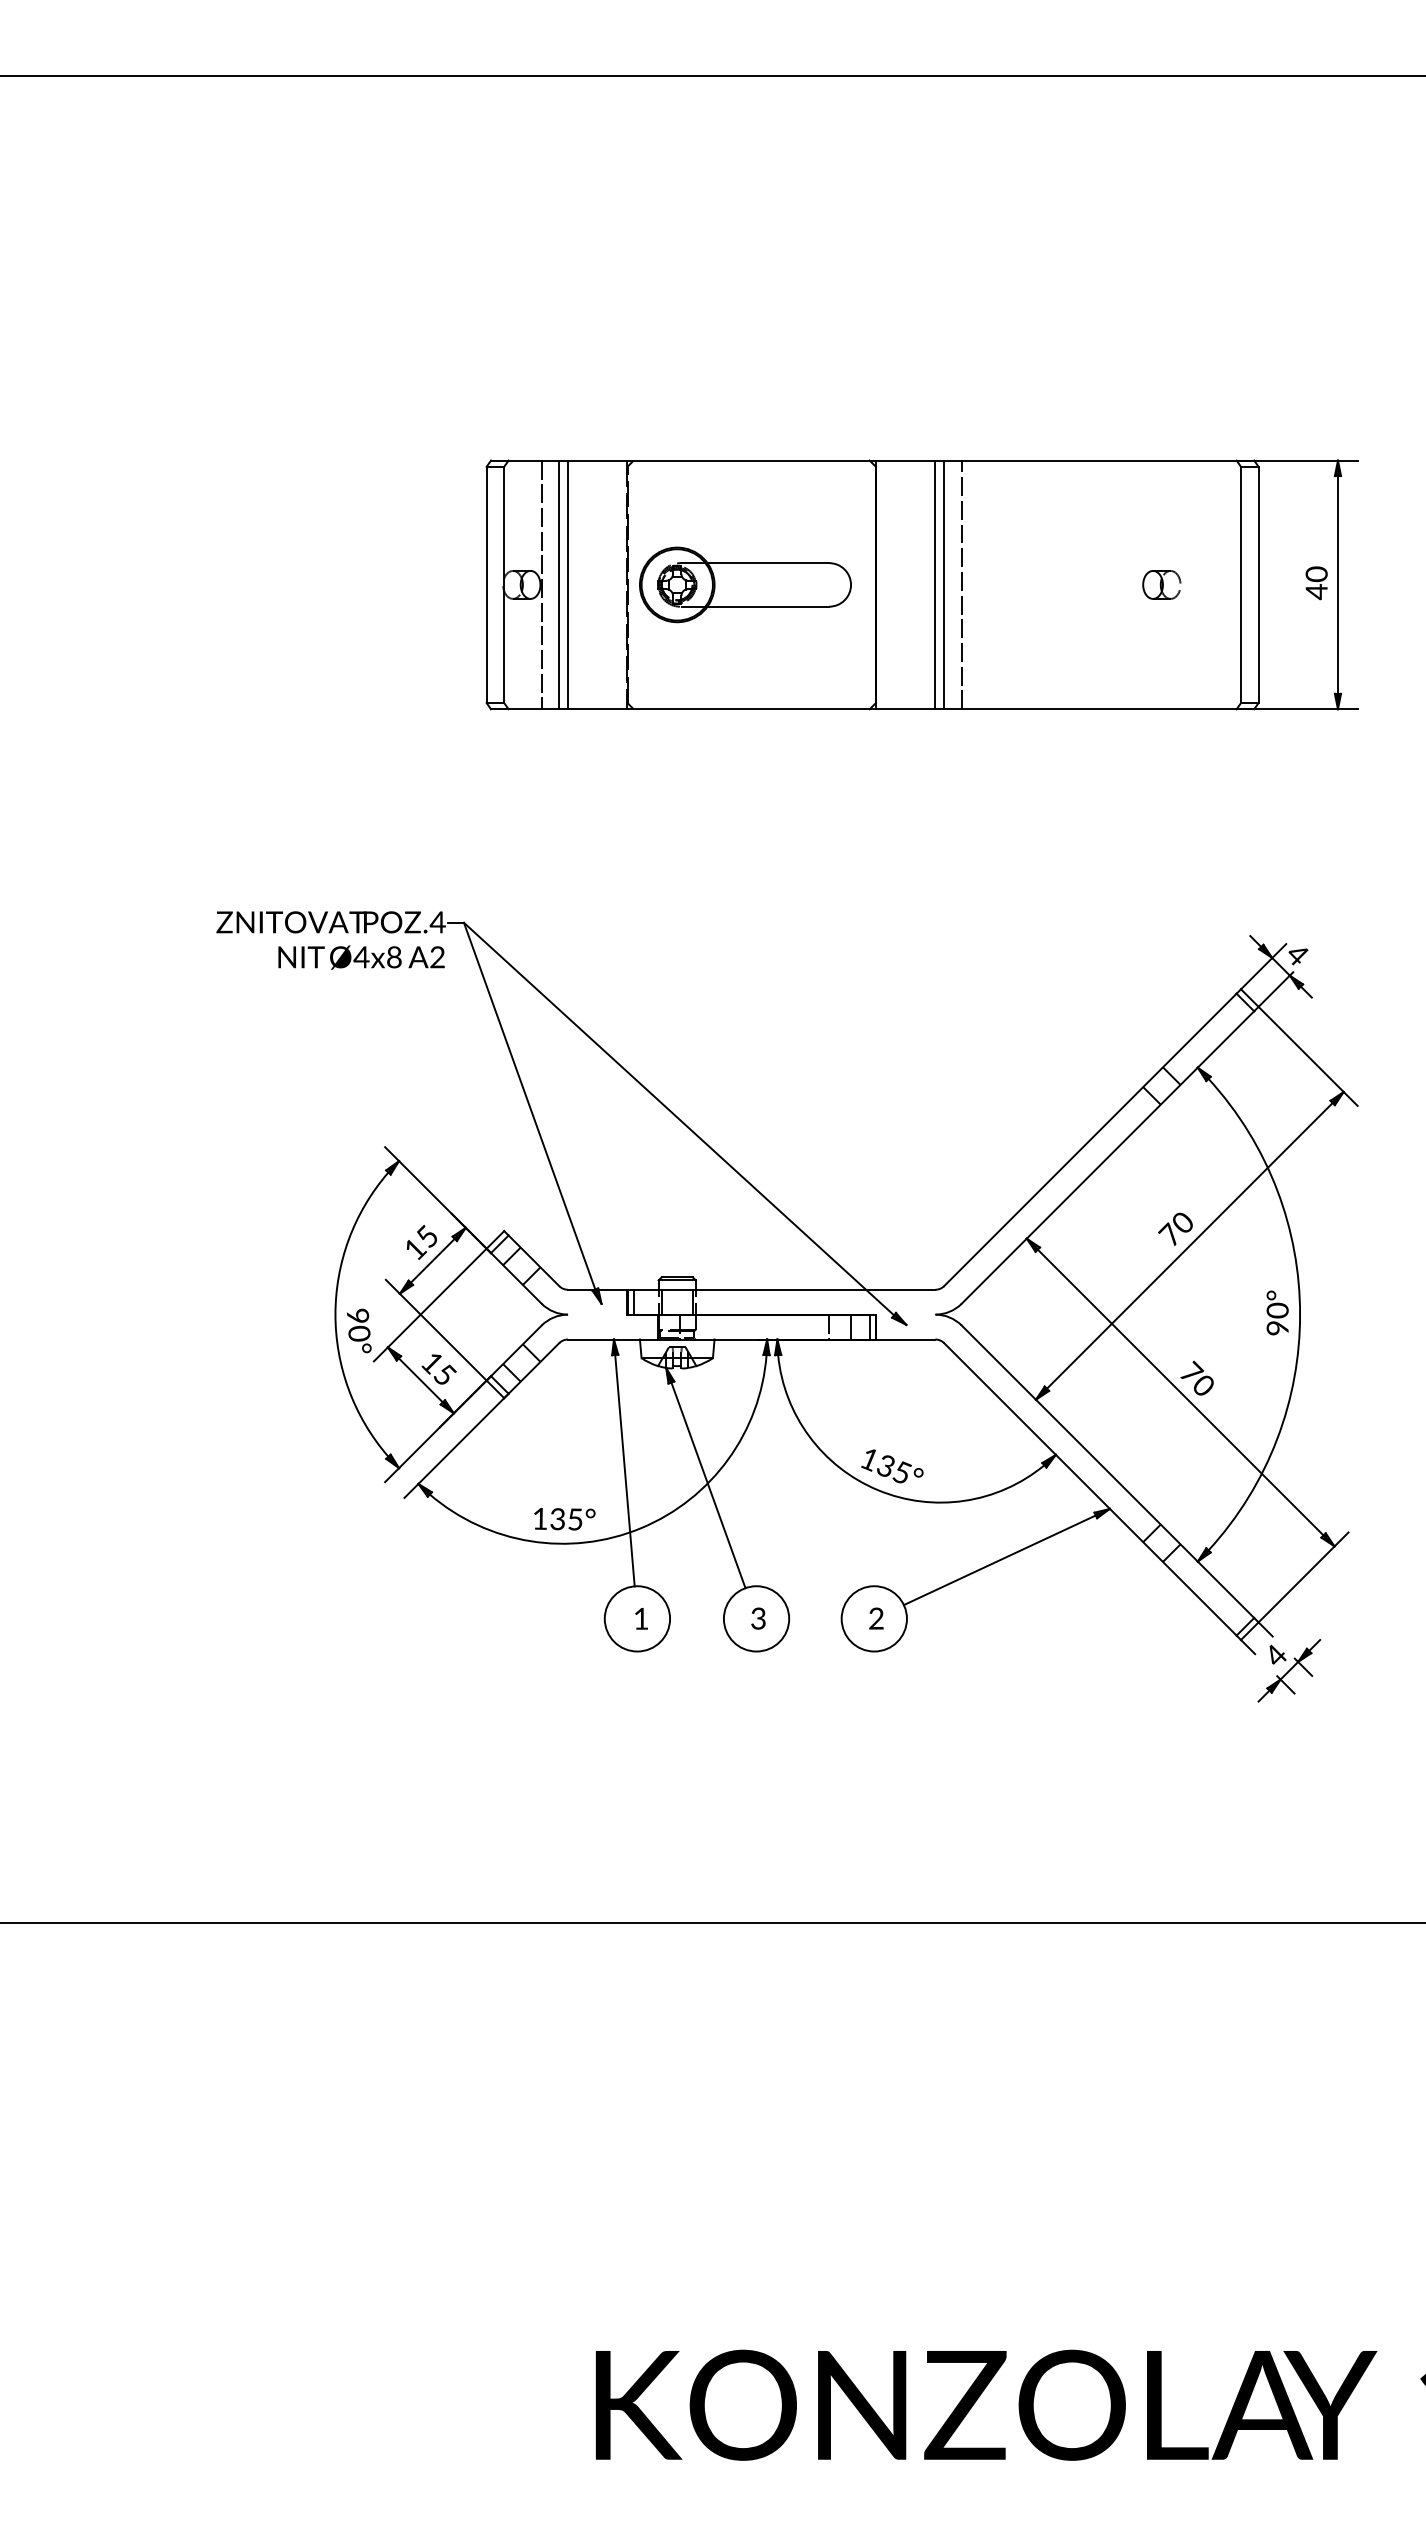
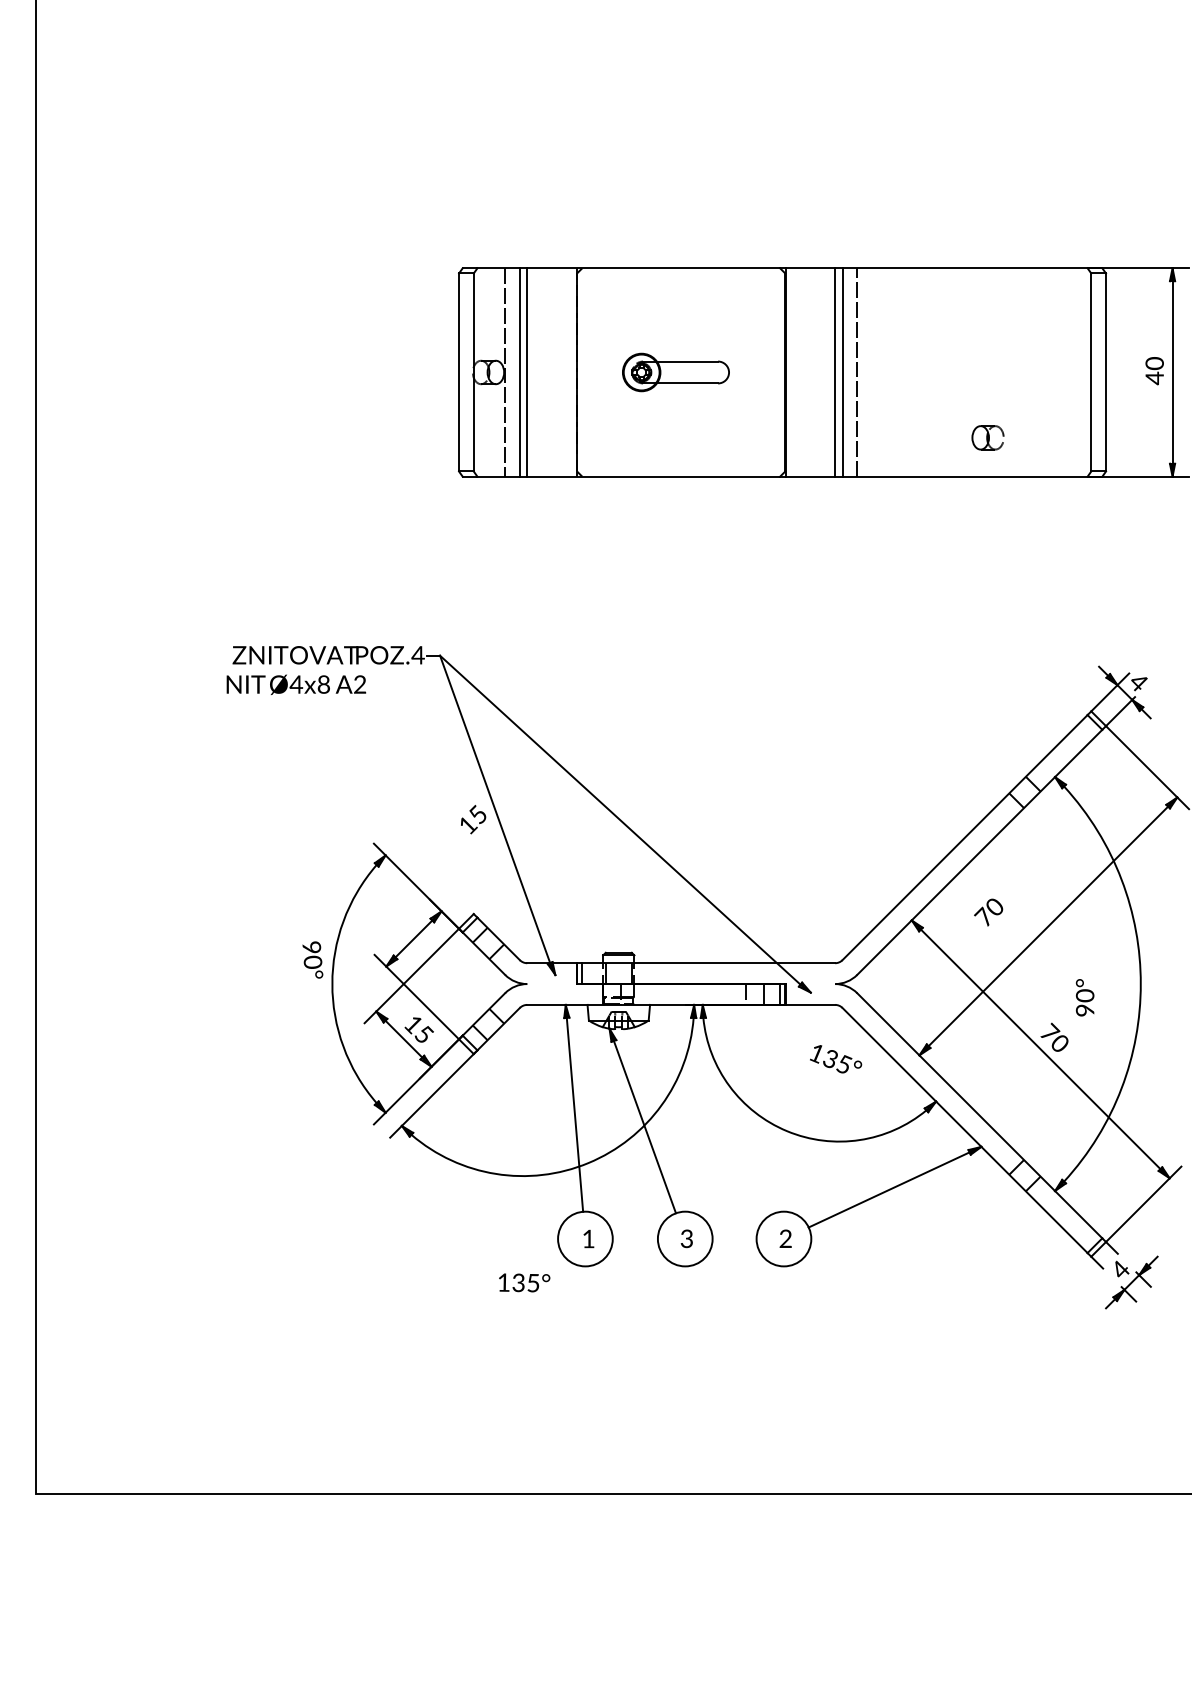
part: (745, 584) -> (675, 372), size x0.6
part: (1161, 584) -> (987, 437), moved
text: (361, 957) -> (296, 684), moved
text: (1175, 1229) -> (988, 912), moved
text: (421, 1242) -> (473, 819), moved
text: (1277, 1312) -> (1084, 997), moved
text: (359, 1330) -> (313, 959), moved
text: (892, 1466) -> (836, 1059), moved
text: (564, 1519) -> (524, 1283), moved

